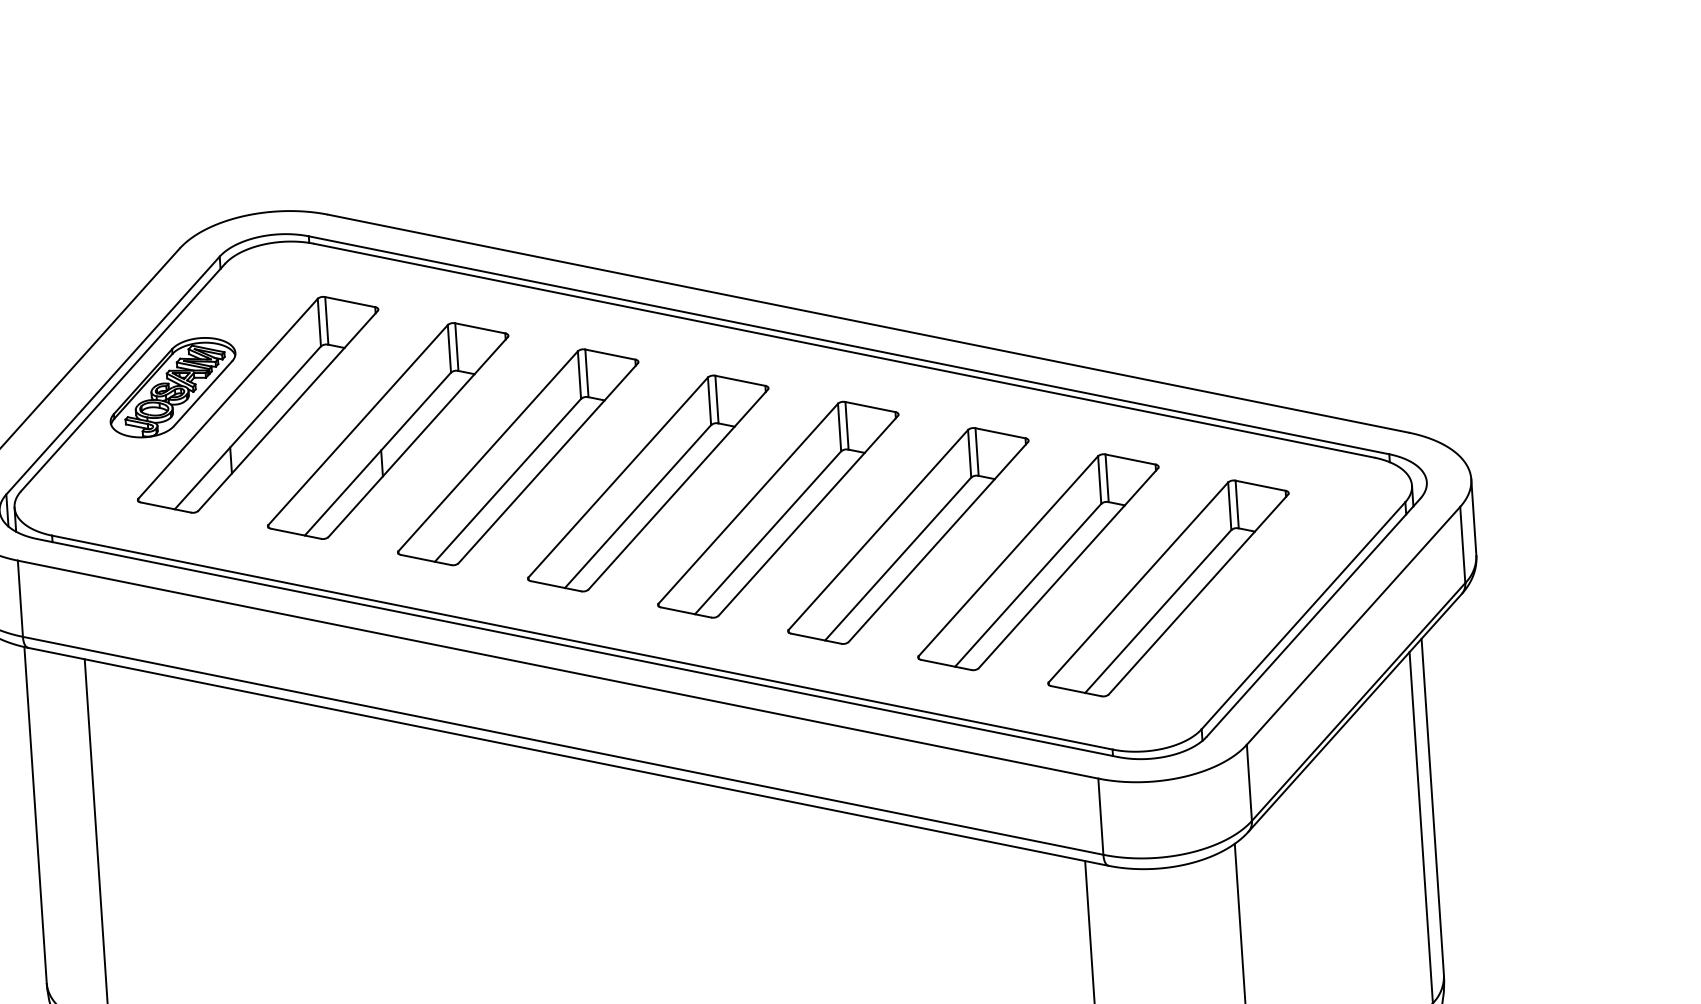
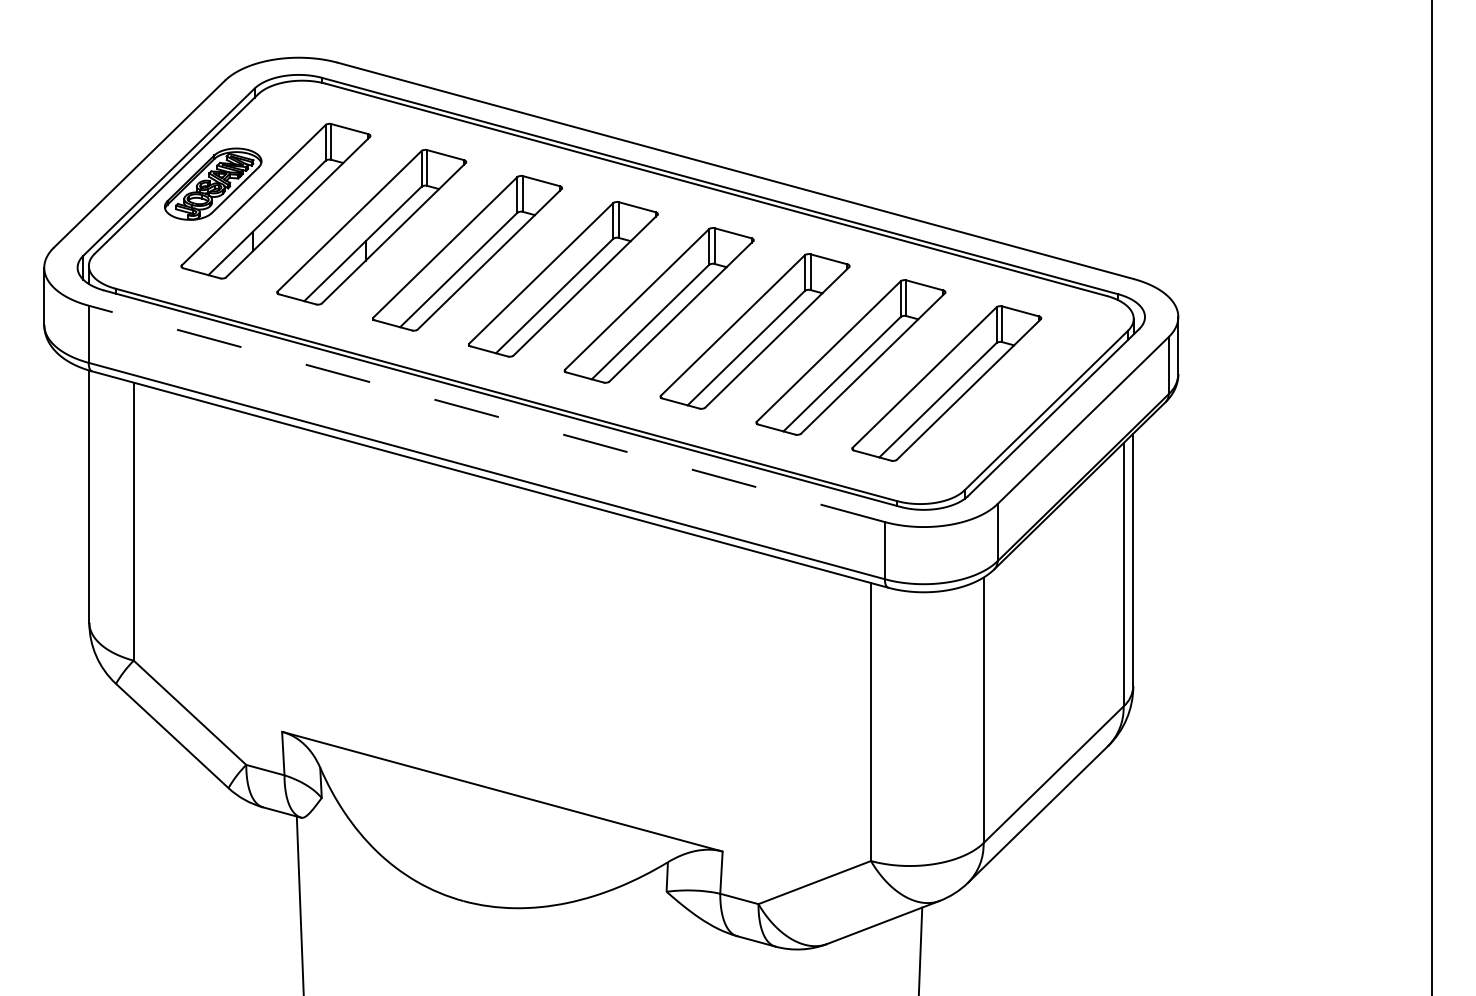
line: (557, 669) -> (486, 413), solid -> dashed

